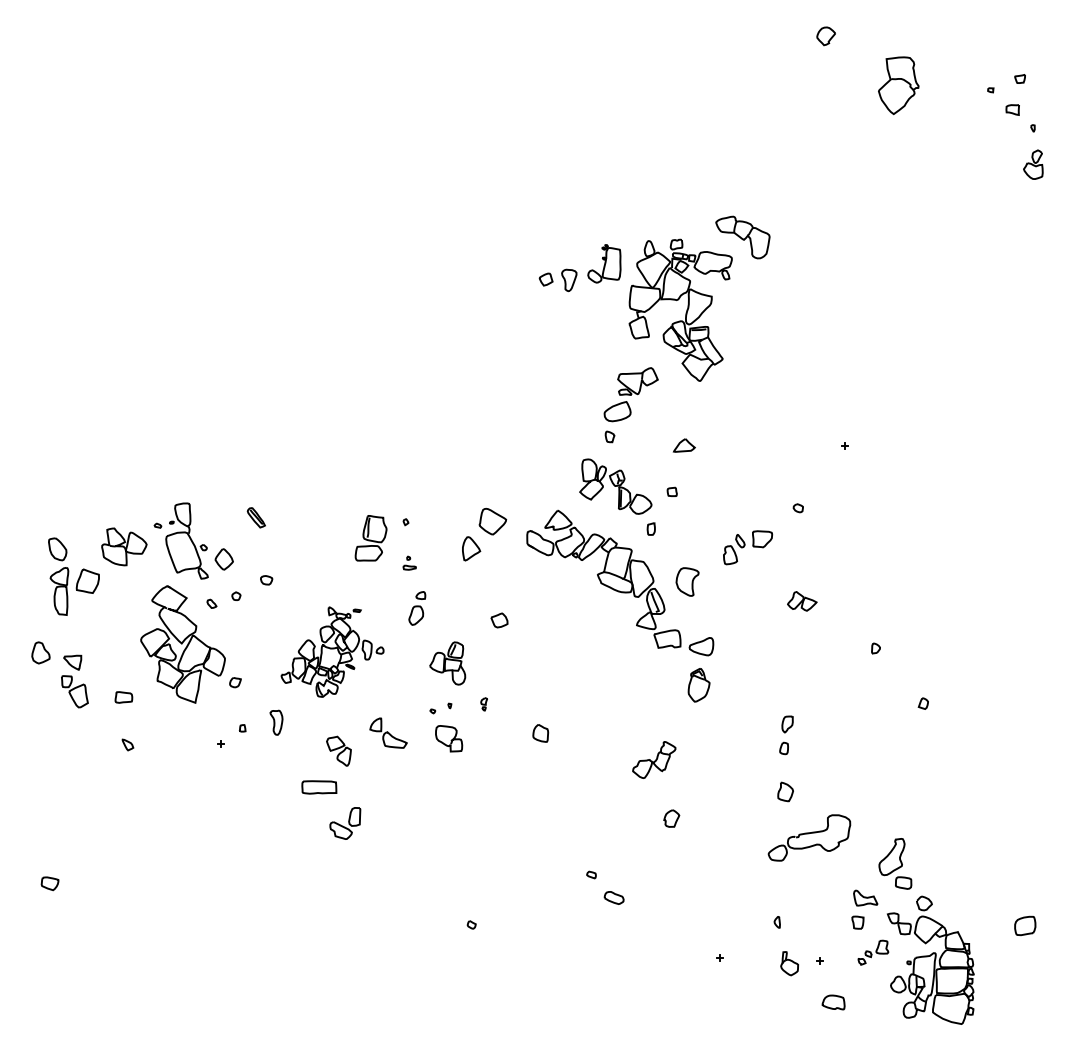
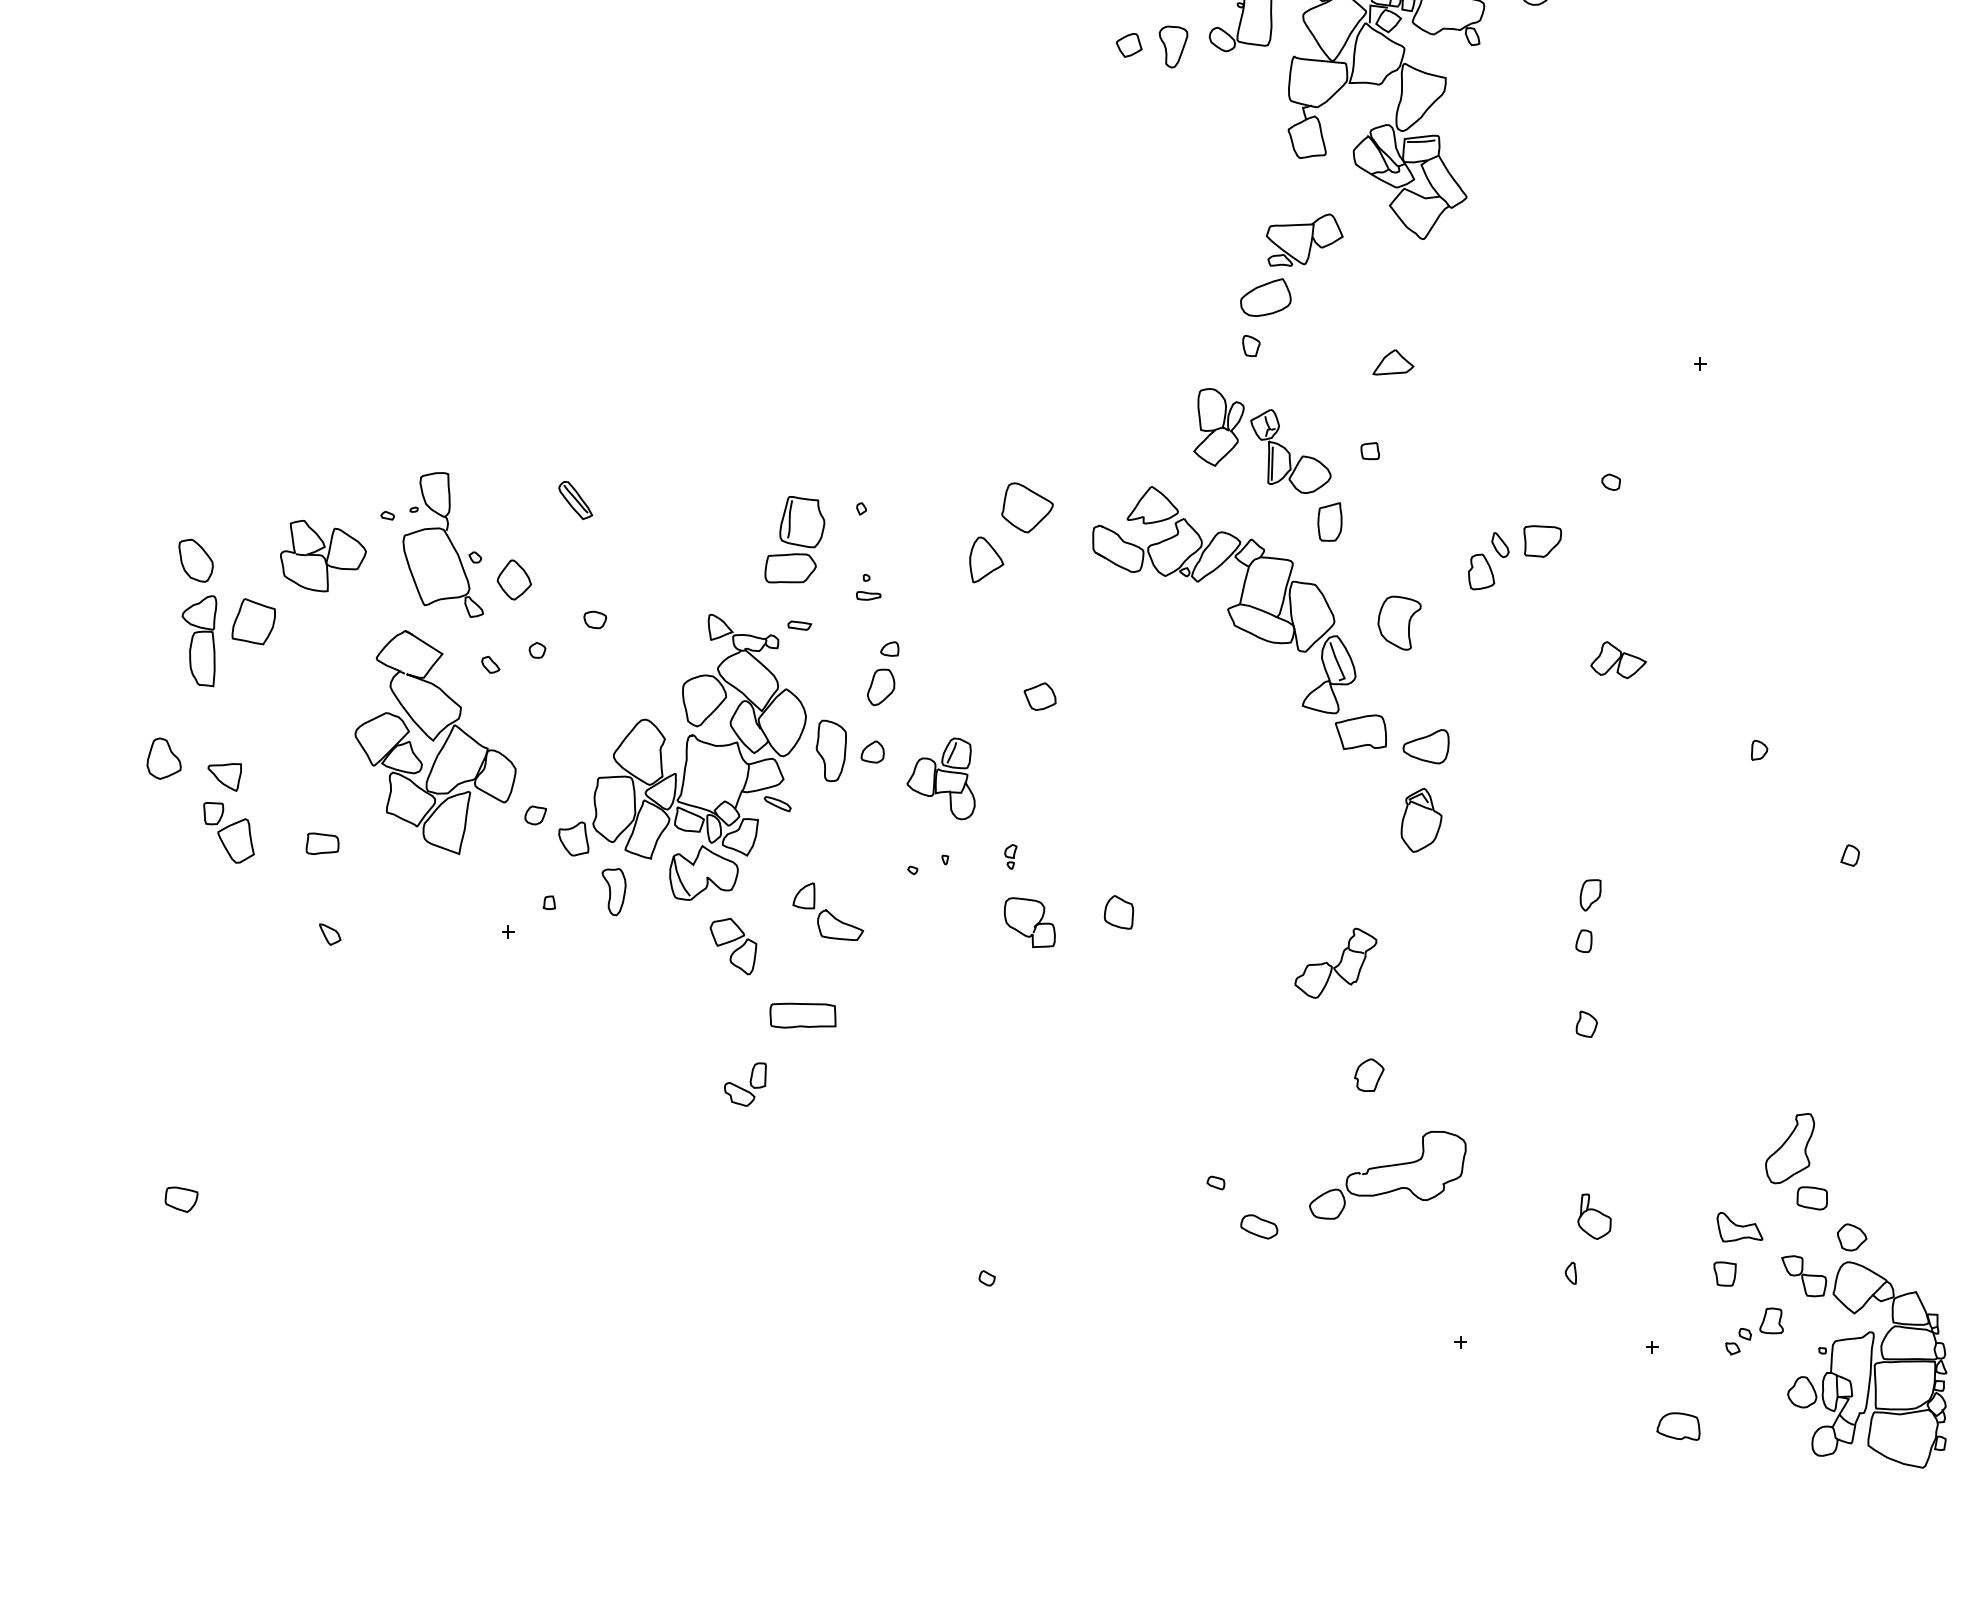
part: (651, 528) -> (1330, 520), size x1.67
part: (332, 651) -> (721, 755), size x1.67
part: (449, 738) -> (1030, 922), moved
part: (319, 787) -> (803, 1015), moved
part: (785, 791) -> (1586, 1023), size x0.71
part: (344, 823) -> (744, 1084), size x0.71
part: (809, 837) -> (1387, 1174), moved
part: (789, 963) -> (1594, 1216), moved

